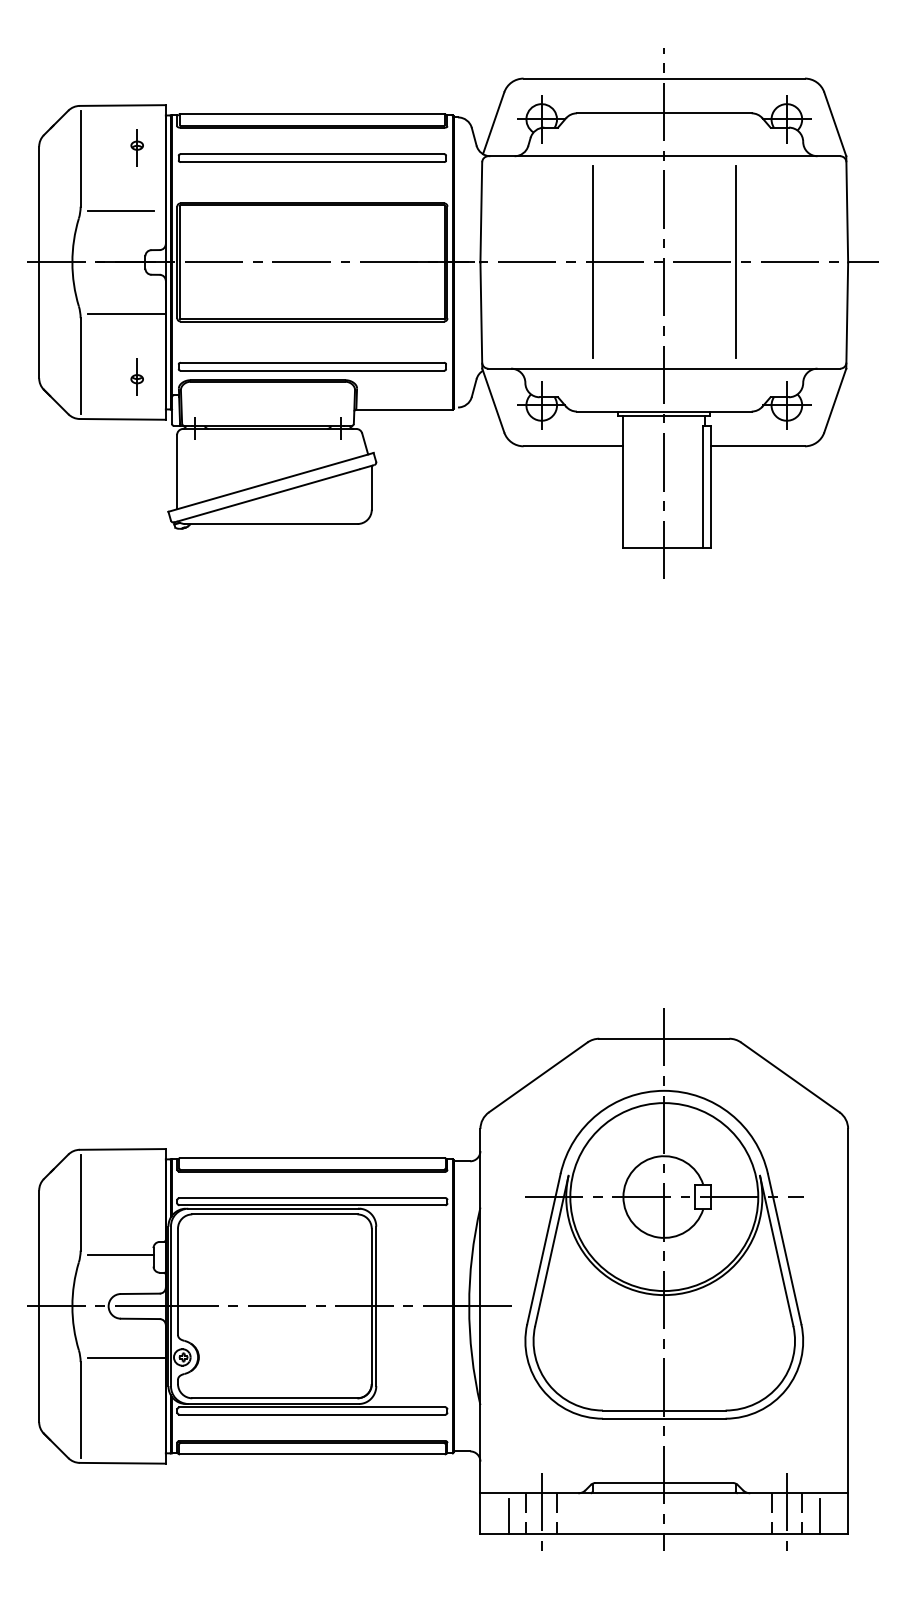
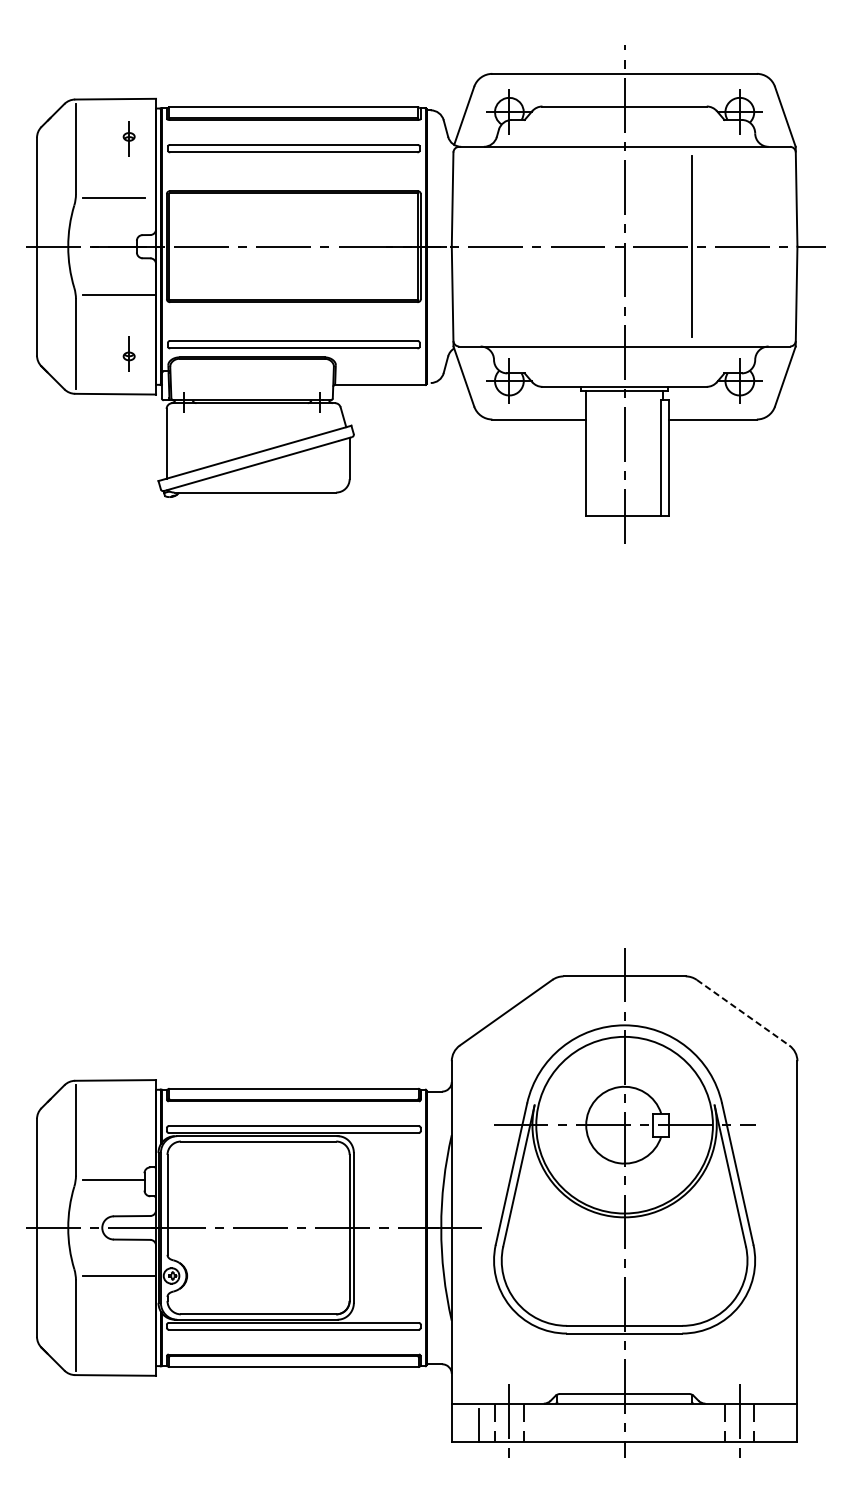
line: (592, 262) -> (557, 246), removed
line: (790, 1077) -> (743, 1012), solid -> dashed
line: (819, 1516) -> (770, 1425), removed

